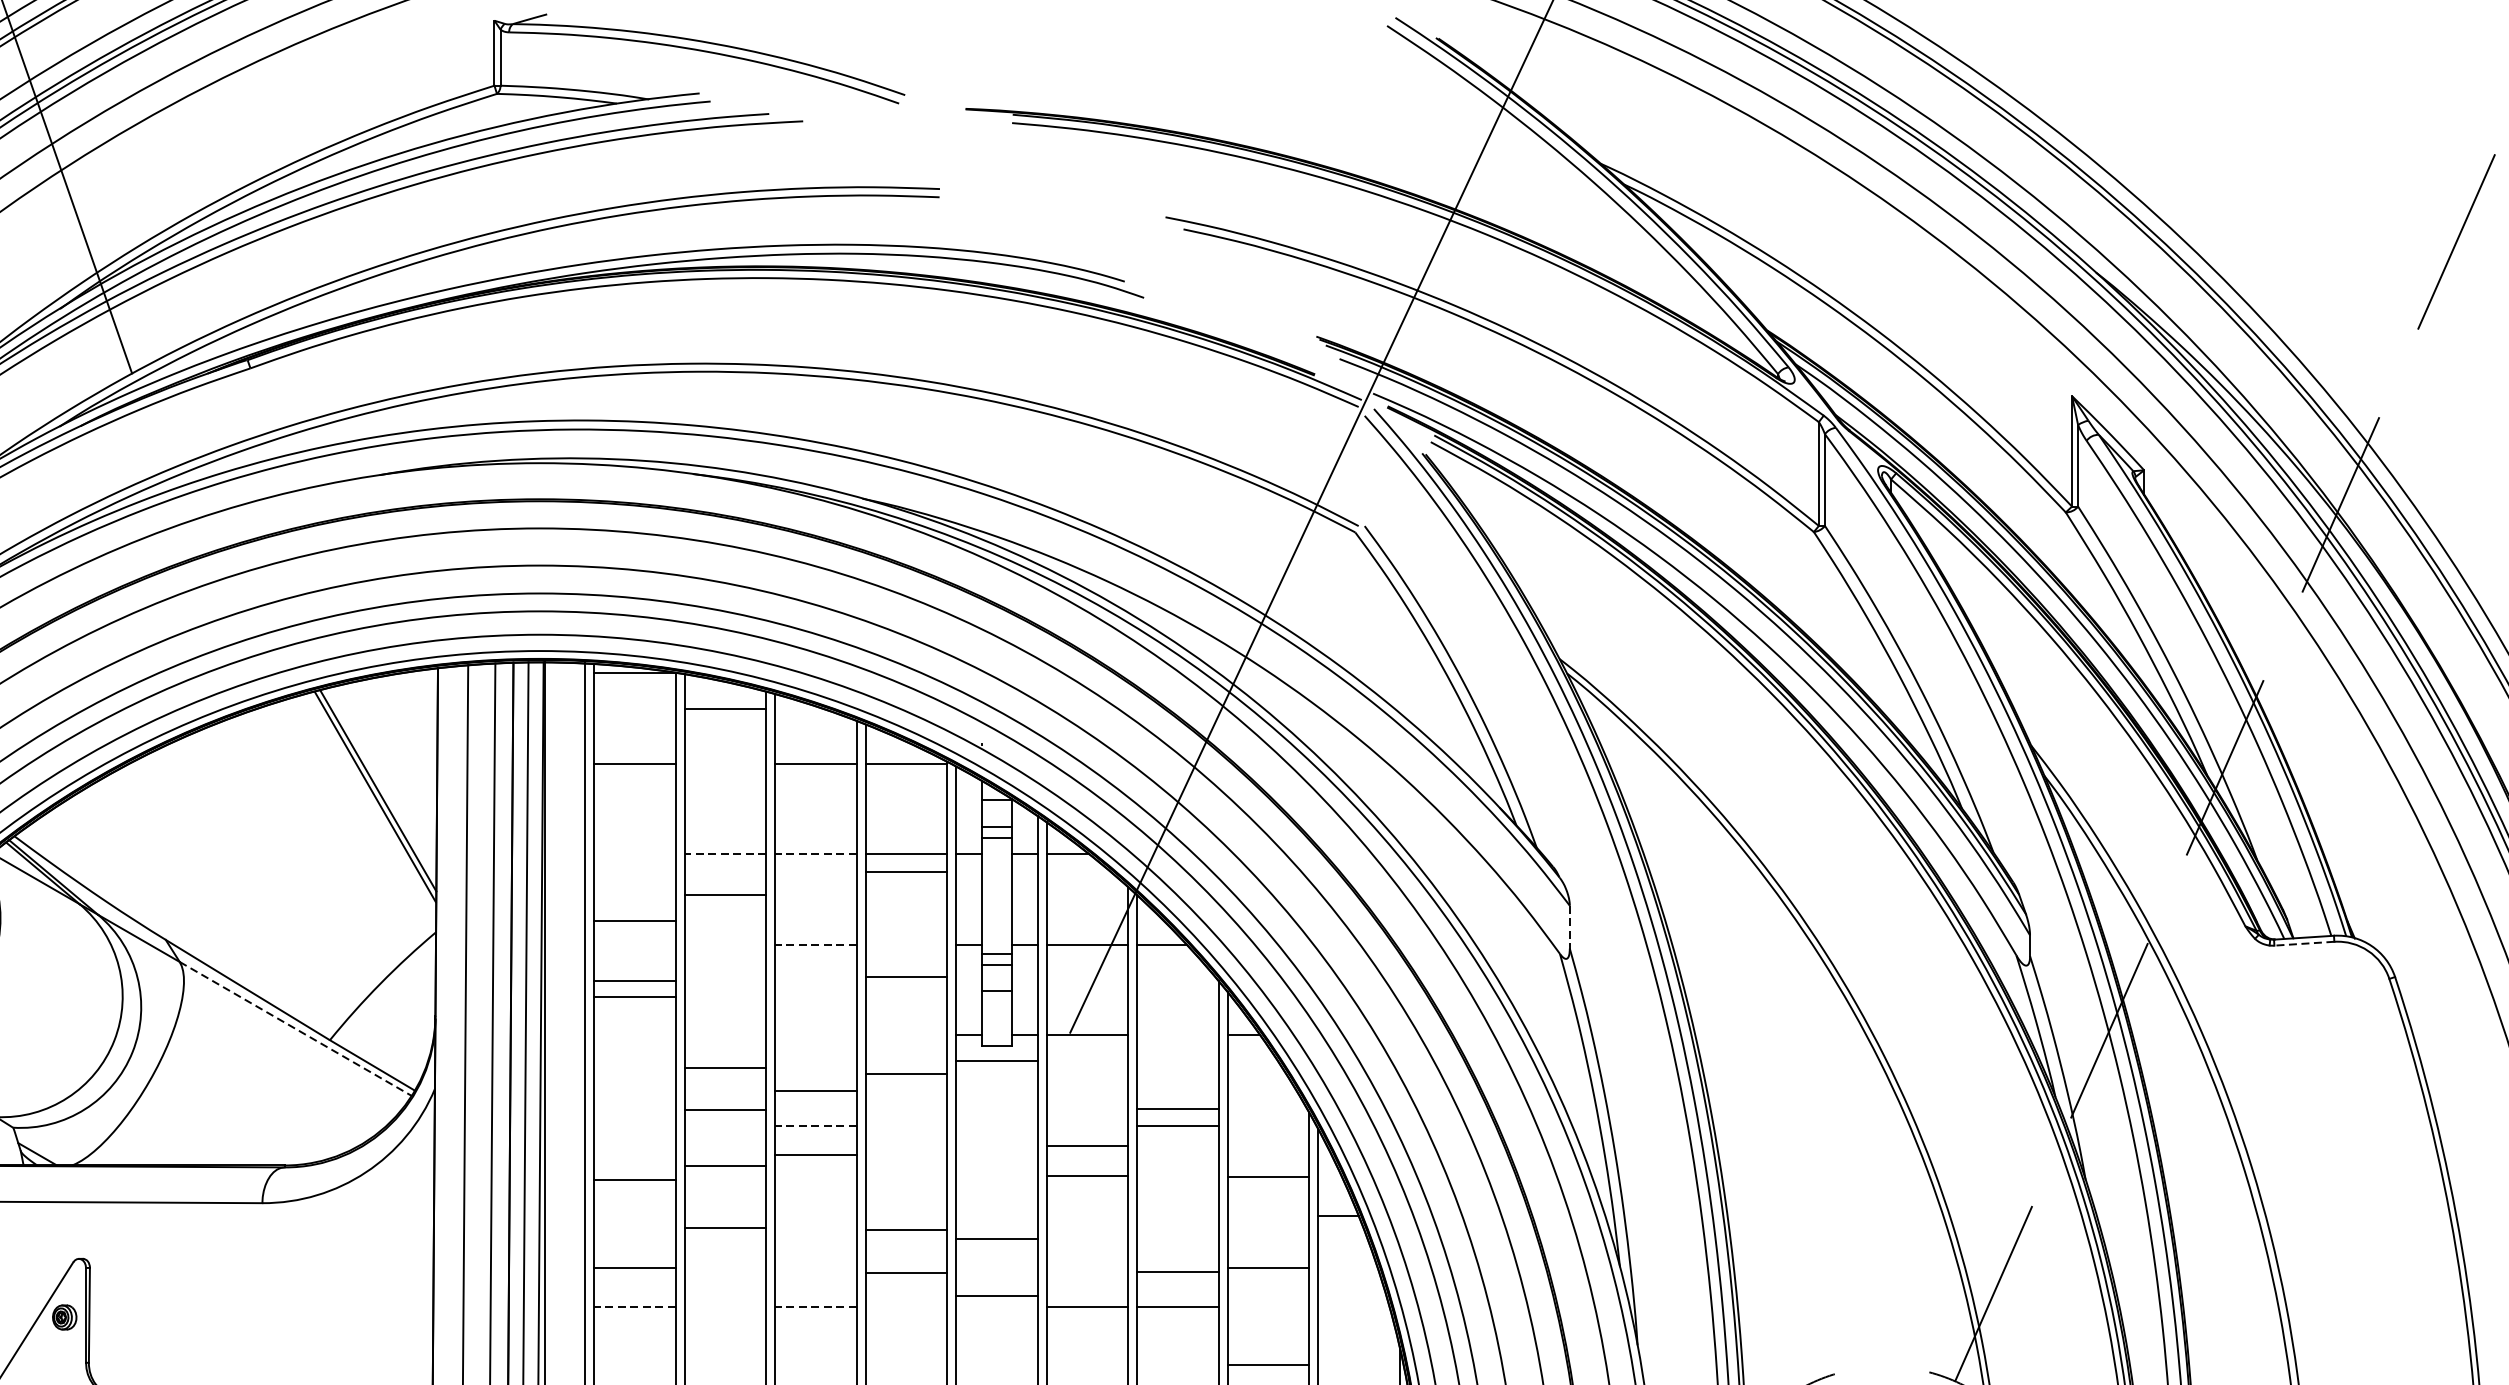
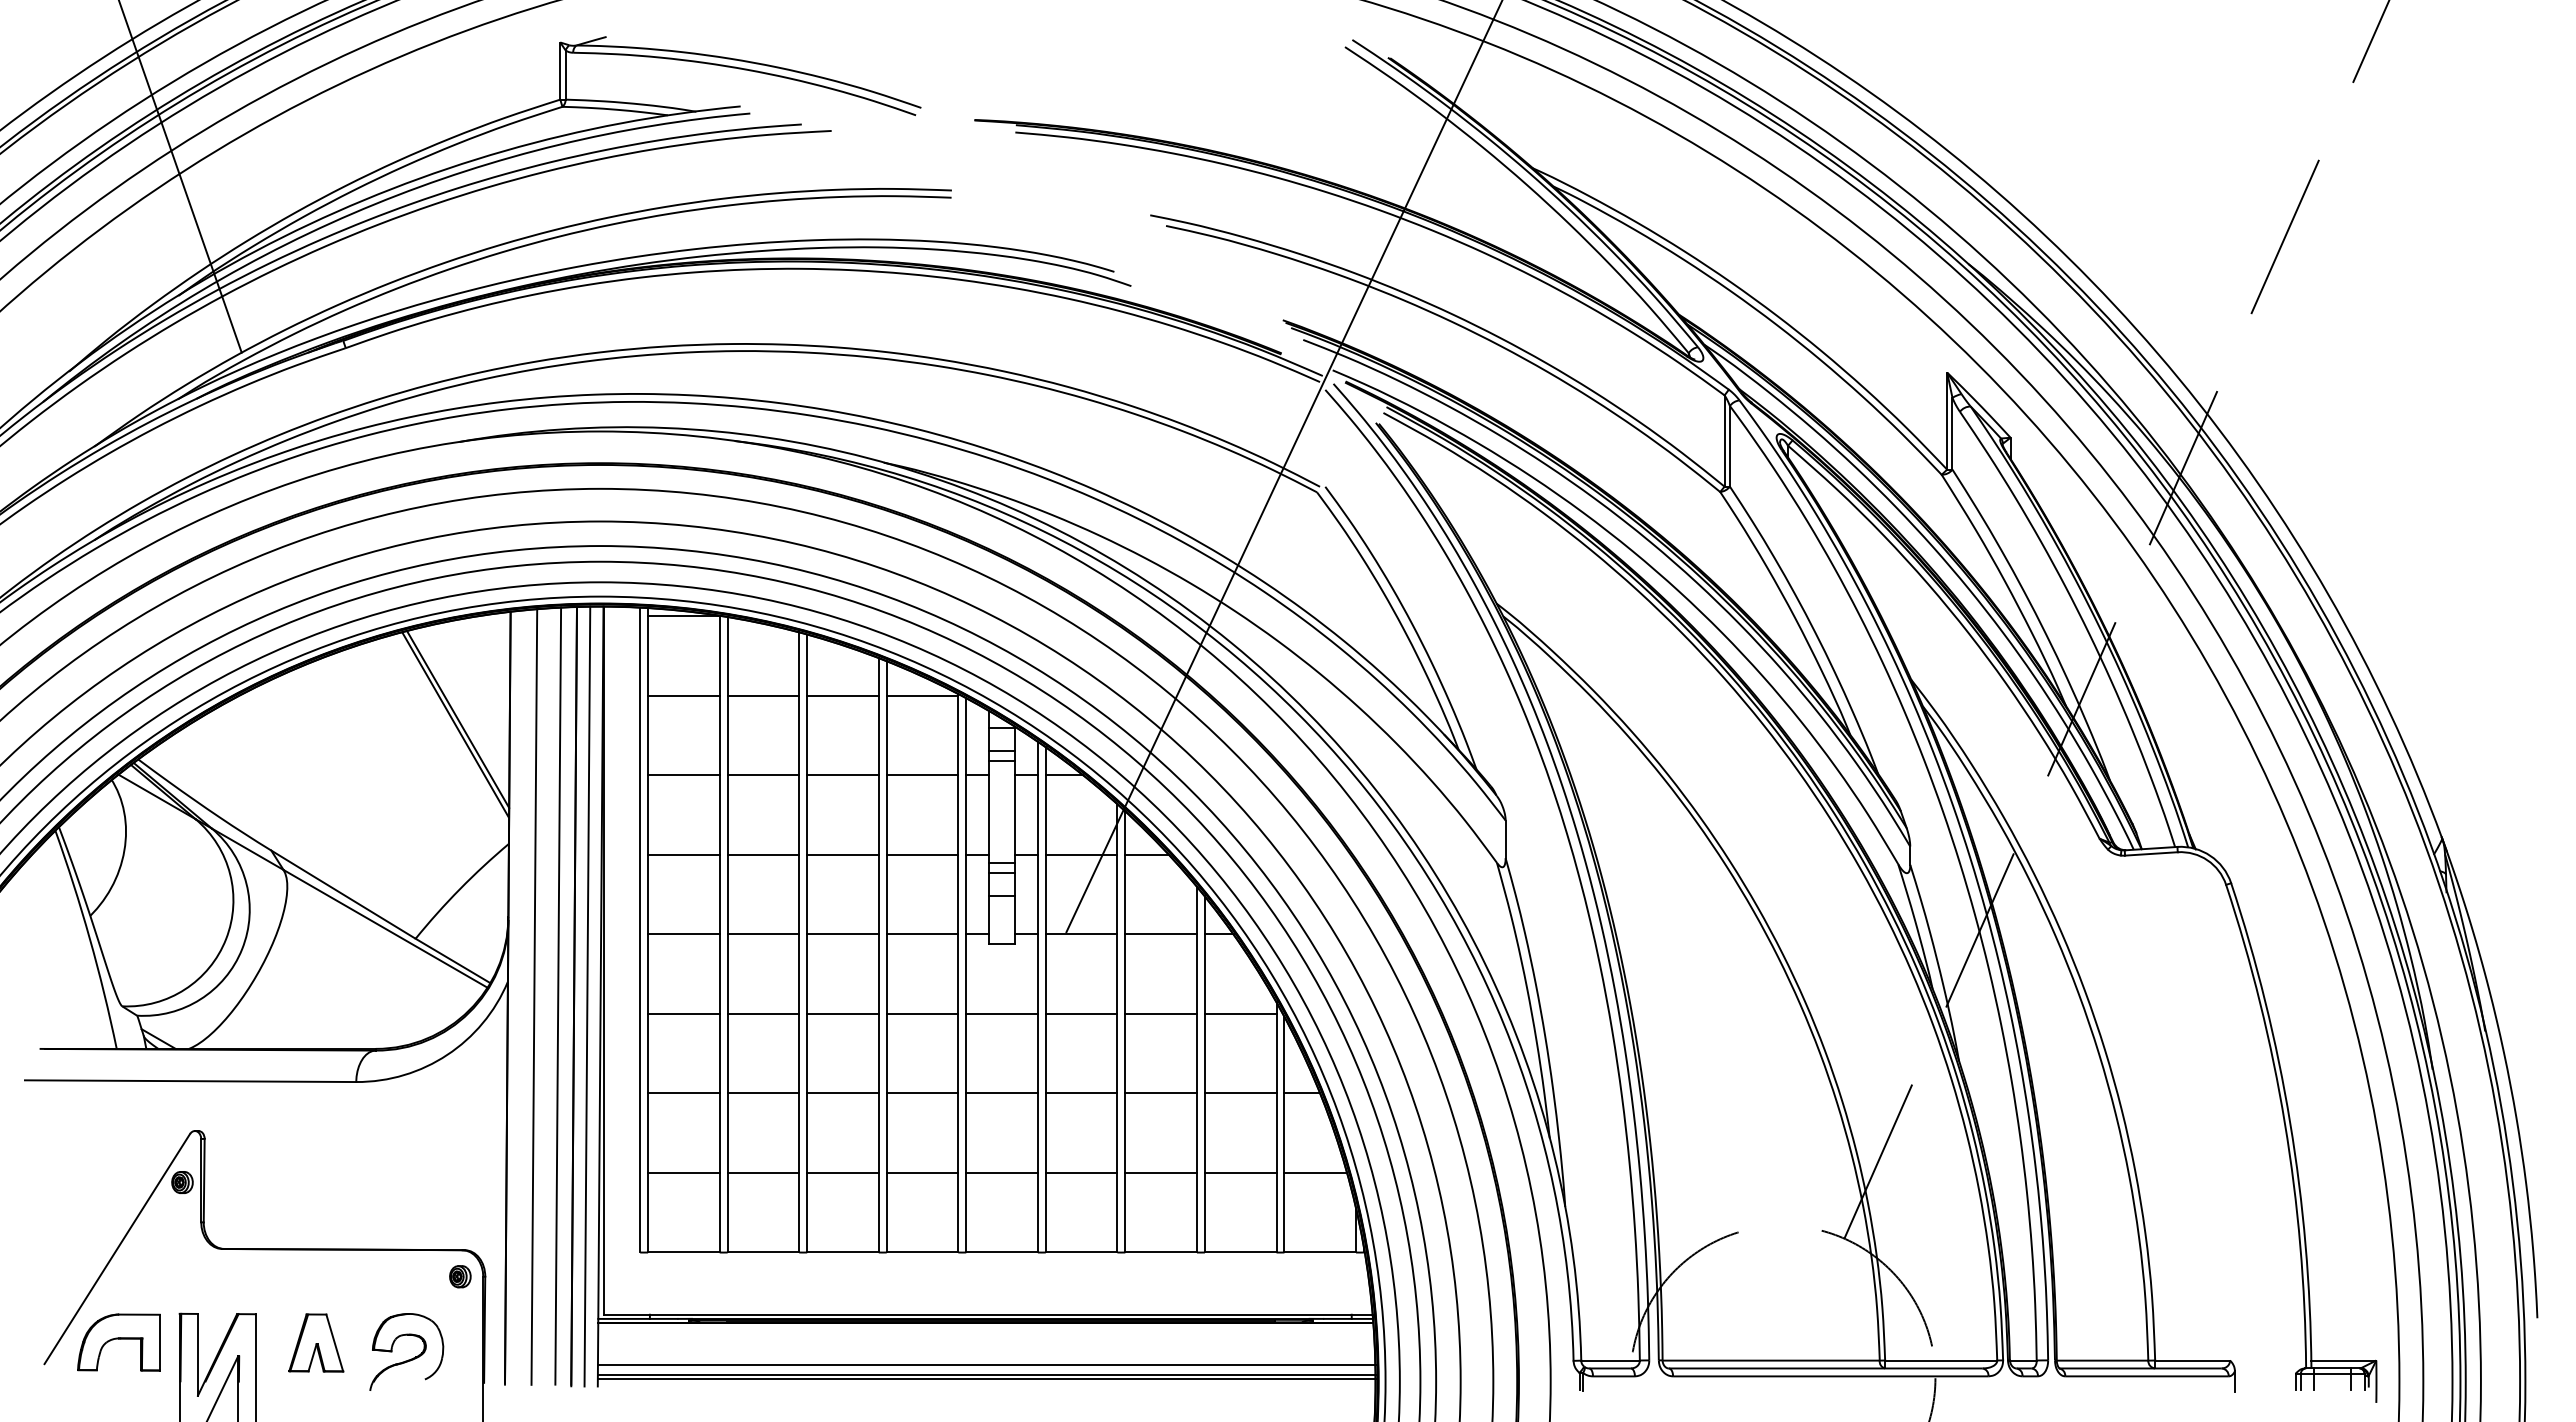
line: (725, 708) -> (763, 695), moved
line: (725, 854) -> (763, 775), dashed -> solid
line: (815, 854) -> (842, 775), dashed -> solid
line: (906, 871) -> (922, 854), moved
line: (725, 894) -> (763, 854), moved
line: (634, 921) -> (683, 775), moved
line: (1569, 927) -> (1505, 839), dashed -> solid
line: (2303, 943) -> (2150, 853), dashed -> solid
line: (815, 944) -> (842, 854), dashed -> solid
line: (906, 977) -> (922, 934), moved
line: (634, 980) -> (683, 934), moved
line: (634, 996) -> (683, 854), moved
line: (295, 1028) -> (385, 928), dashed -> solid
line: (996, 1060) -> (1001, 1013), moved
line: (725, 1067) -> (763, 1013), moved
line: (906, 1074) -> (922, 1013), moved
line: (815, 1091) -> (842, 934), moved
line: (1177, 1109) -> (1160, 934), moved
line: (725, 1110) -> (763, 934), moved
line: (815, 1125) -> (842, 1013), dashed -> solid
line: (1087, 1145) -> (1081, 1093), moved
line: (815, 1154) -> (842, 1093), moved
line: (725, 1166) -> (763, 1093), moved
line: (1087, 1175) -> (1081, 1013), moved
line: (1268, 1176) -> (1240, 1013), moved
line: (634, 1179) -> (683, 1013), moved
line: (725, 1227) -> (763, 1172), moved
line: (906, 1229) -> (922, 1172), moved
line: (996, 1238) -> (1001, 1172), moved
line: (634, 1268) -> (683, 1093), moved
line: (1268, 1268) -> (1240, 1093), moved
line: (1177, 1271) -> (1160, 1093), moved
line: (906, 1273) -> (922, 1093), moved
line: (996, 1295) -> (1001, 1093), moved
line: (634, 1306) -> (683, 1172), dashed -> solid
line: (815, 1306) -> (842, 1172), dashed -> solid
line: (1353, 1306) -> (1315, 1172), added
line: (1268, 1364) -> (1240, 1172), moved

